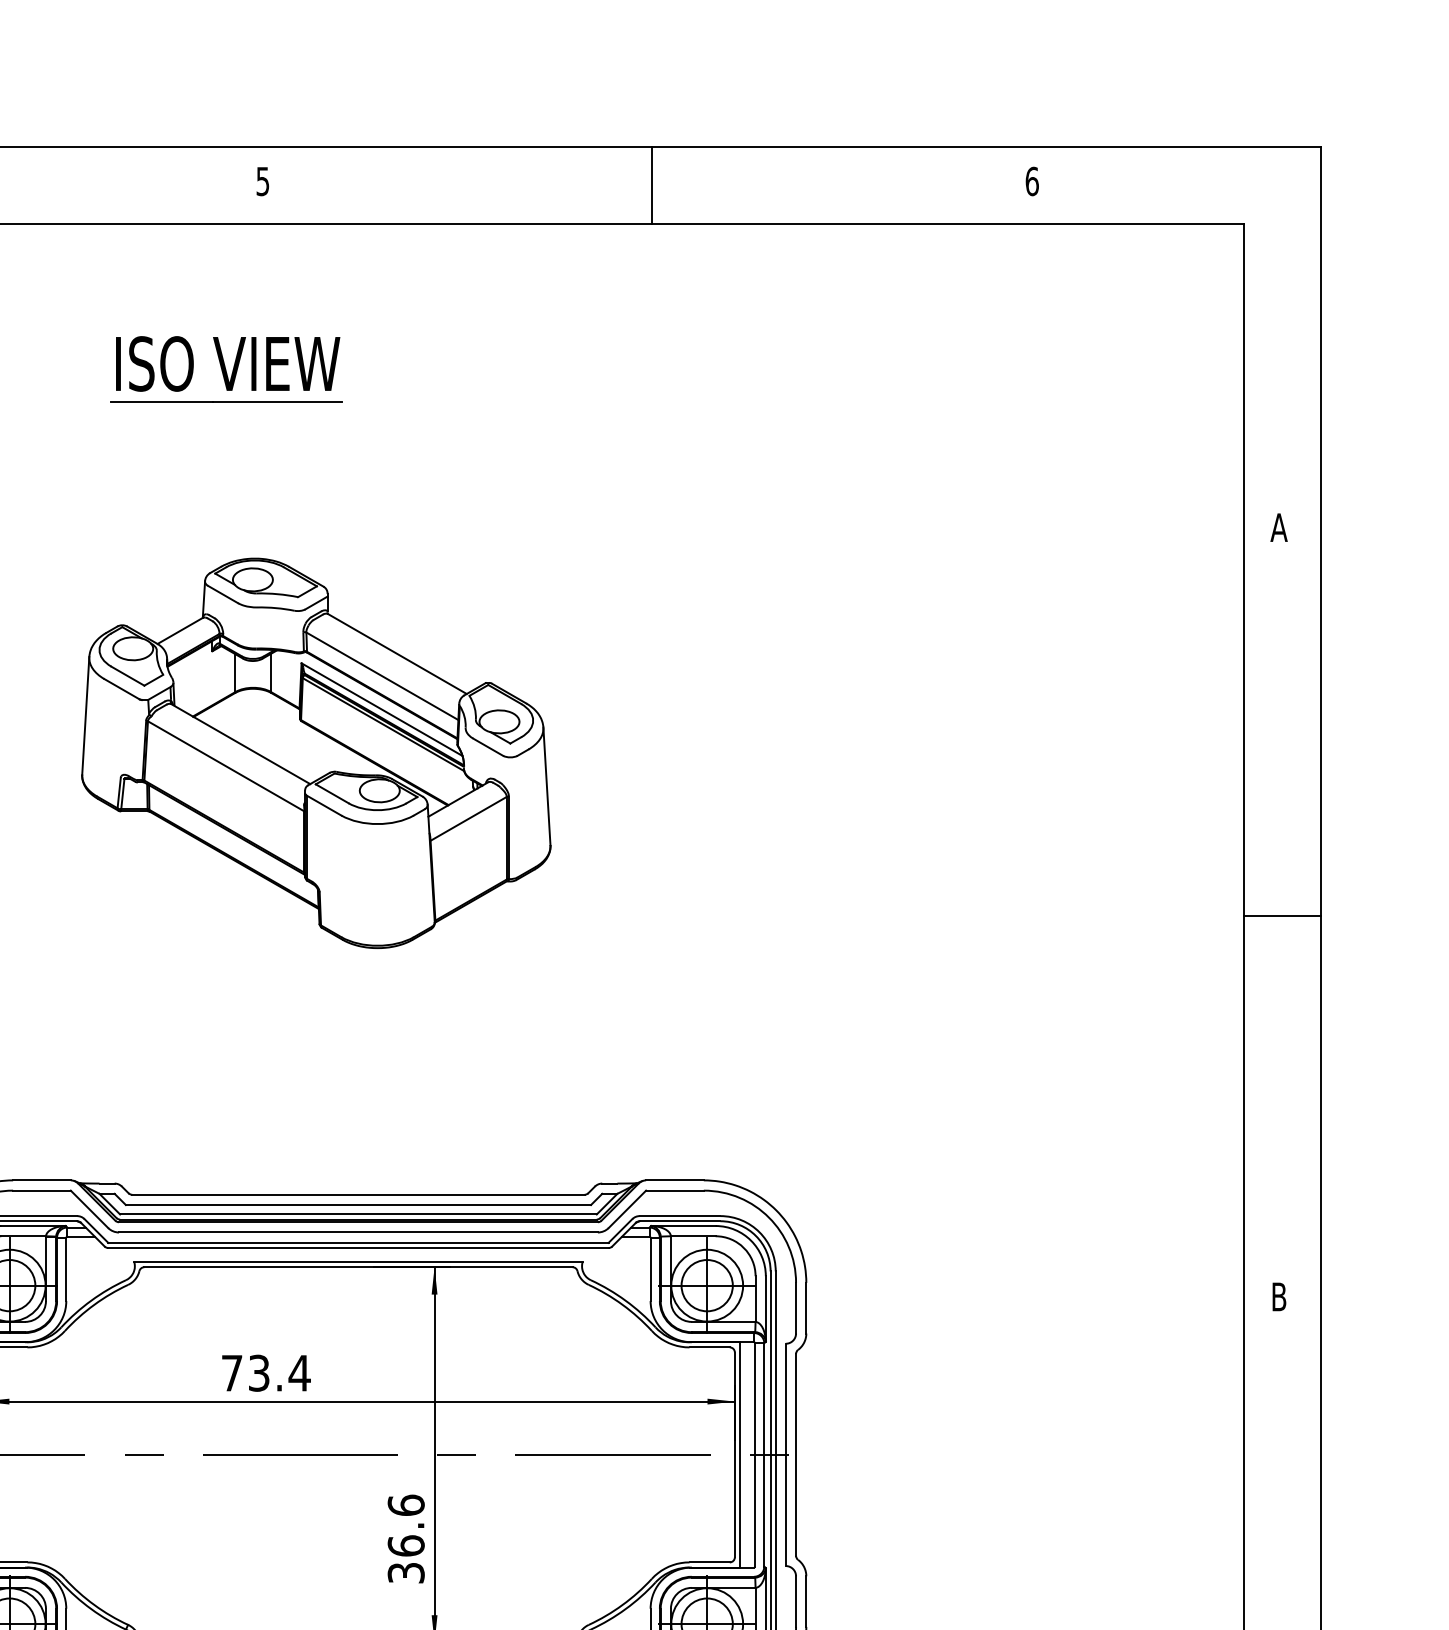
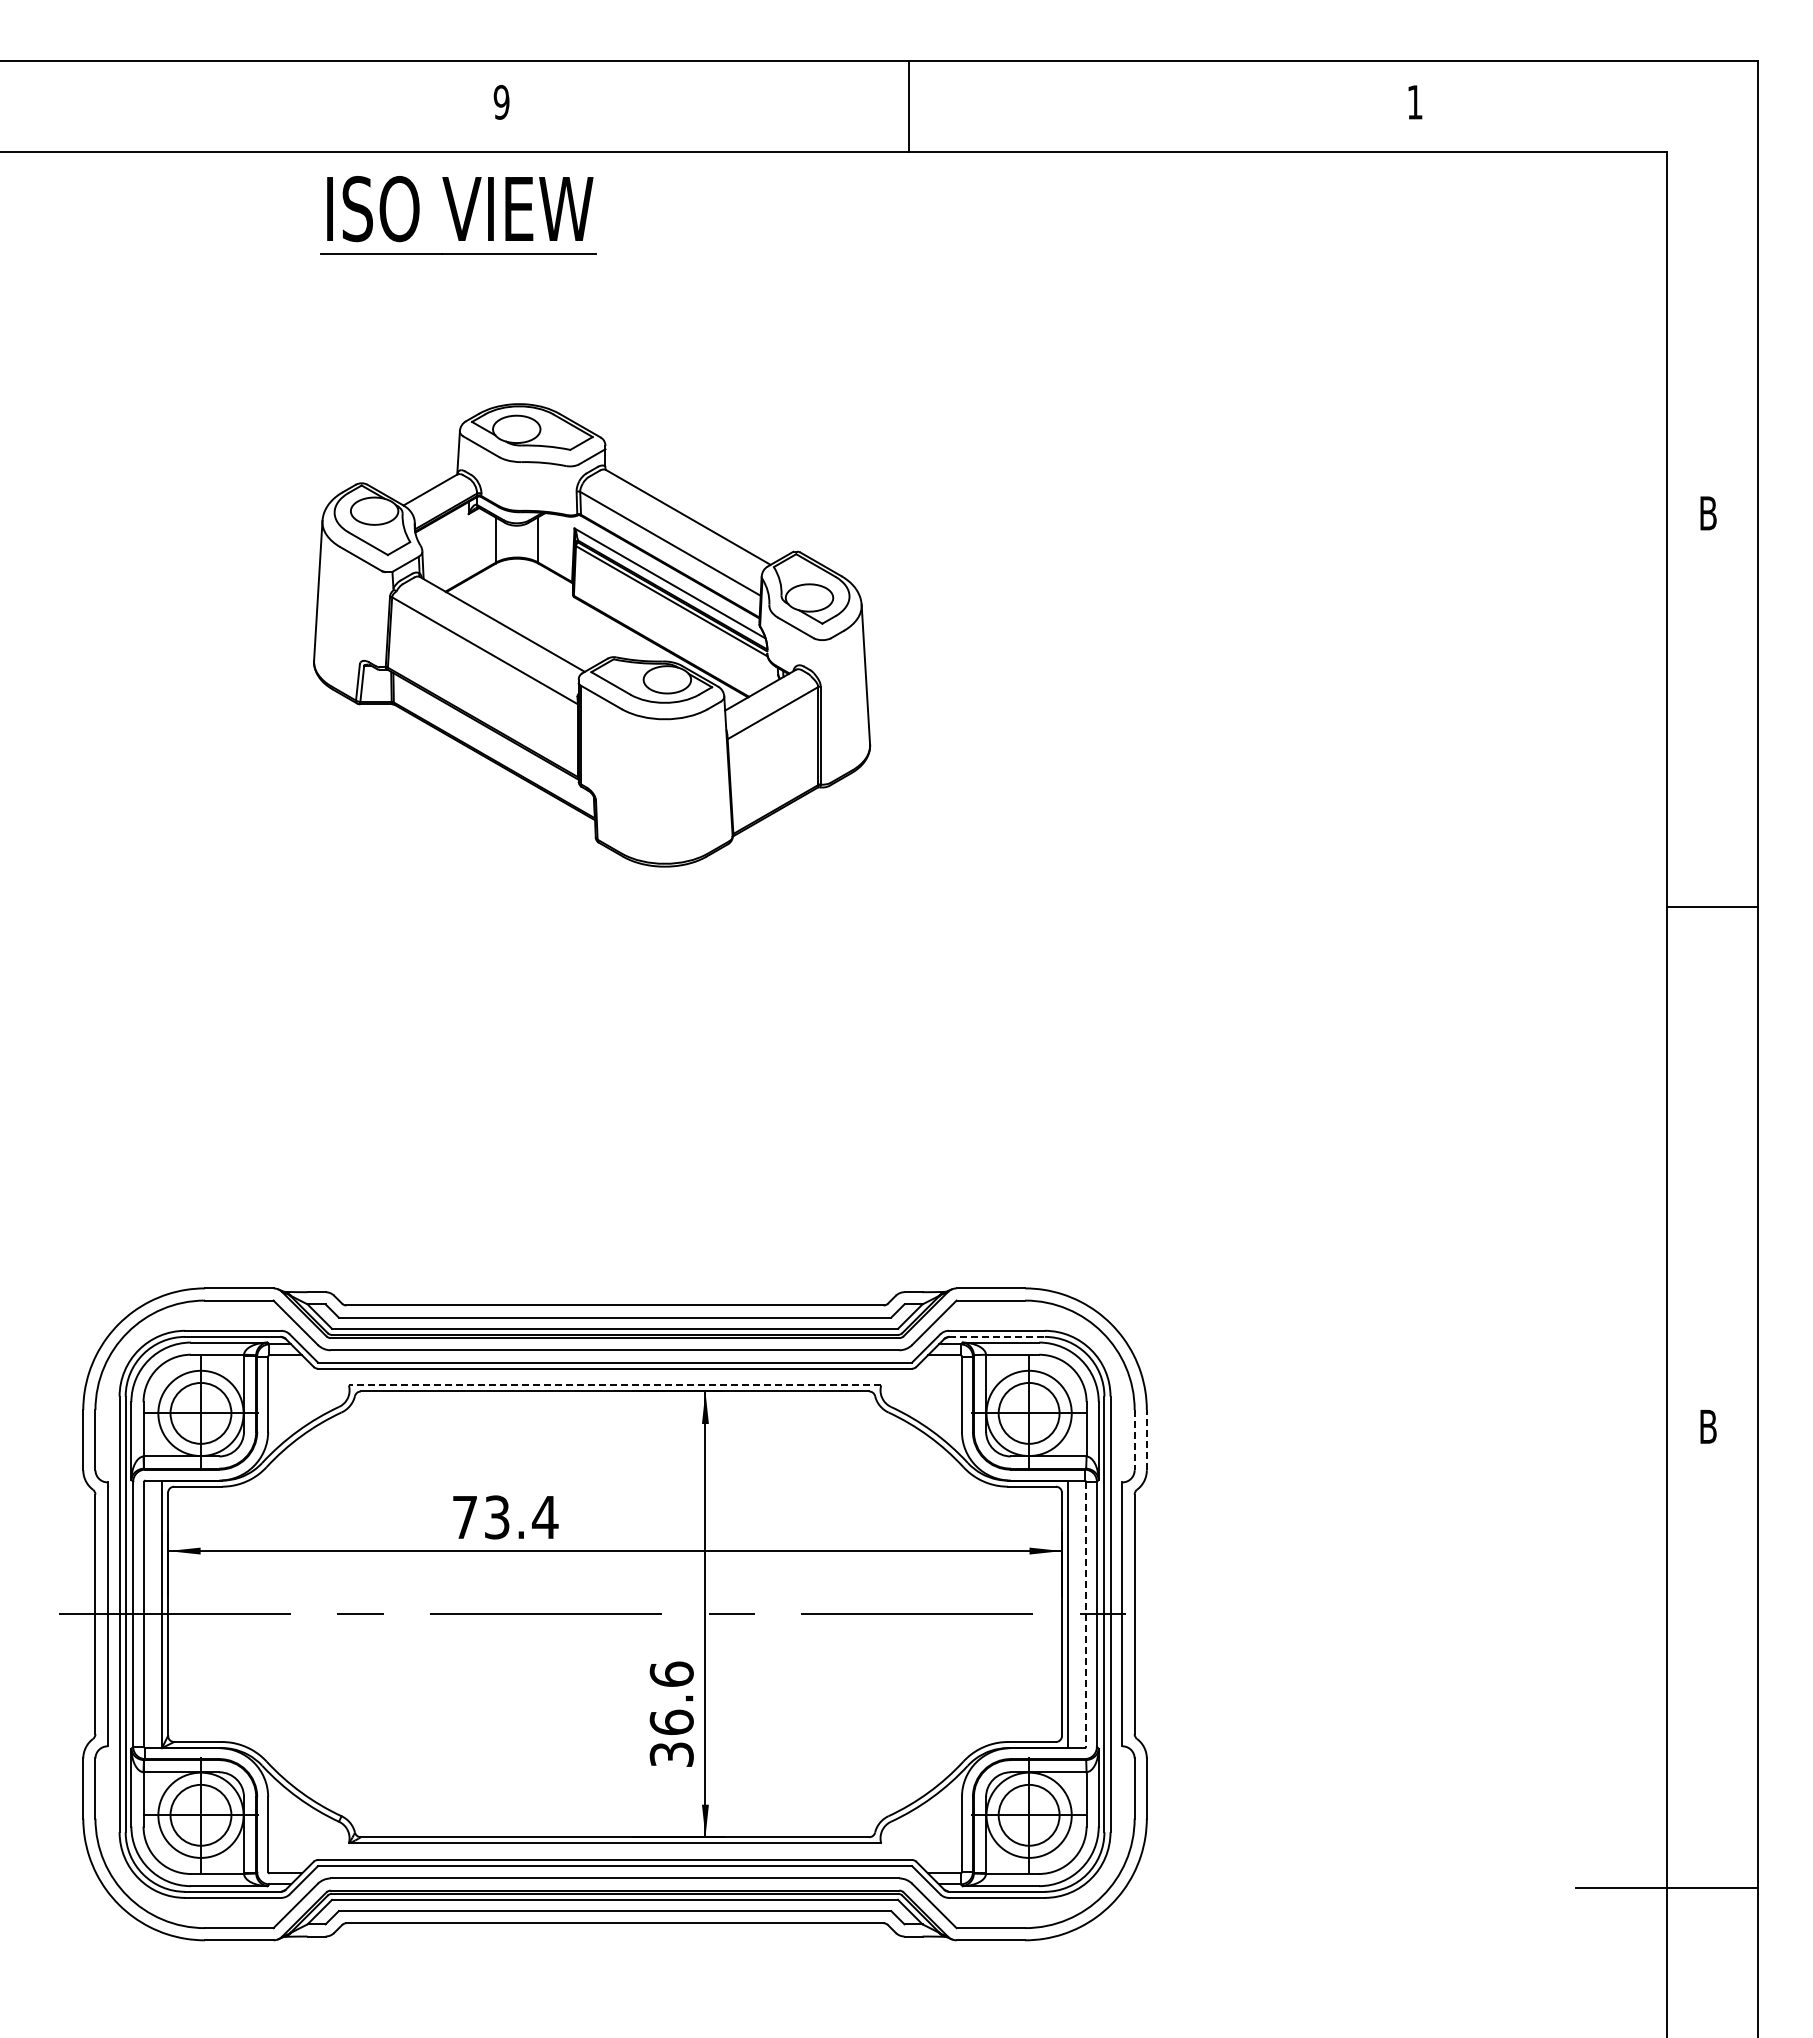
text: (262, 180) -> (501, 101), 5 -> 9
text: (1032, 180) -> (1415, 101), 6 -> 1
line: (651, 184) -> (908, 106), moved
part: (226, 369) -> (458, 215), moved
text: (1279, 527) -> (1708, 513), A -> B
part: (316, 753) -> (592, 635), moved
line: (1282, 916) -> (1712, 906), moved
line: (679, 1220) -> (996, 1336), solid -> dashed
line: (357, 1262) -> (614, 1385), solid -> dashed
line: (806, 1307) -> (1146, 1439), solid -> dashed
line: (795, 1308) -> (1134, 1440), solid -> dashed
line: (754, 1455) -> (1085, 1614), solid -> dashed

